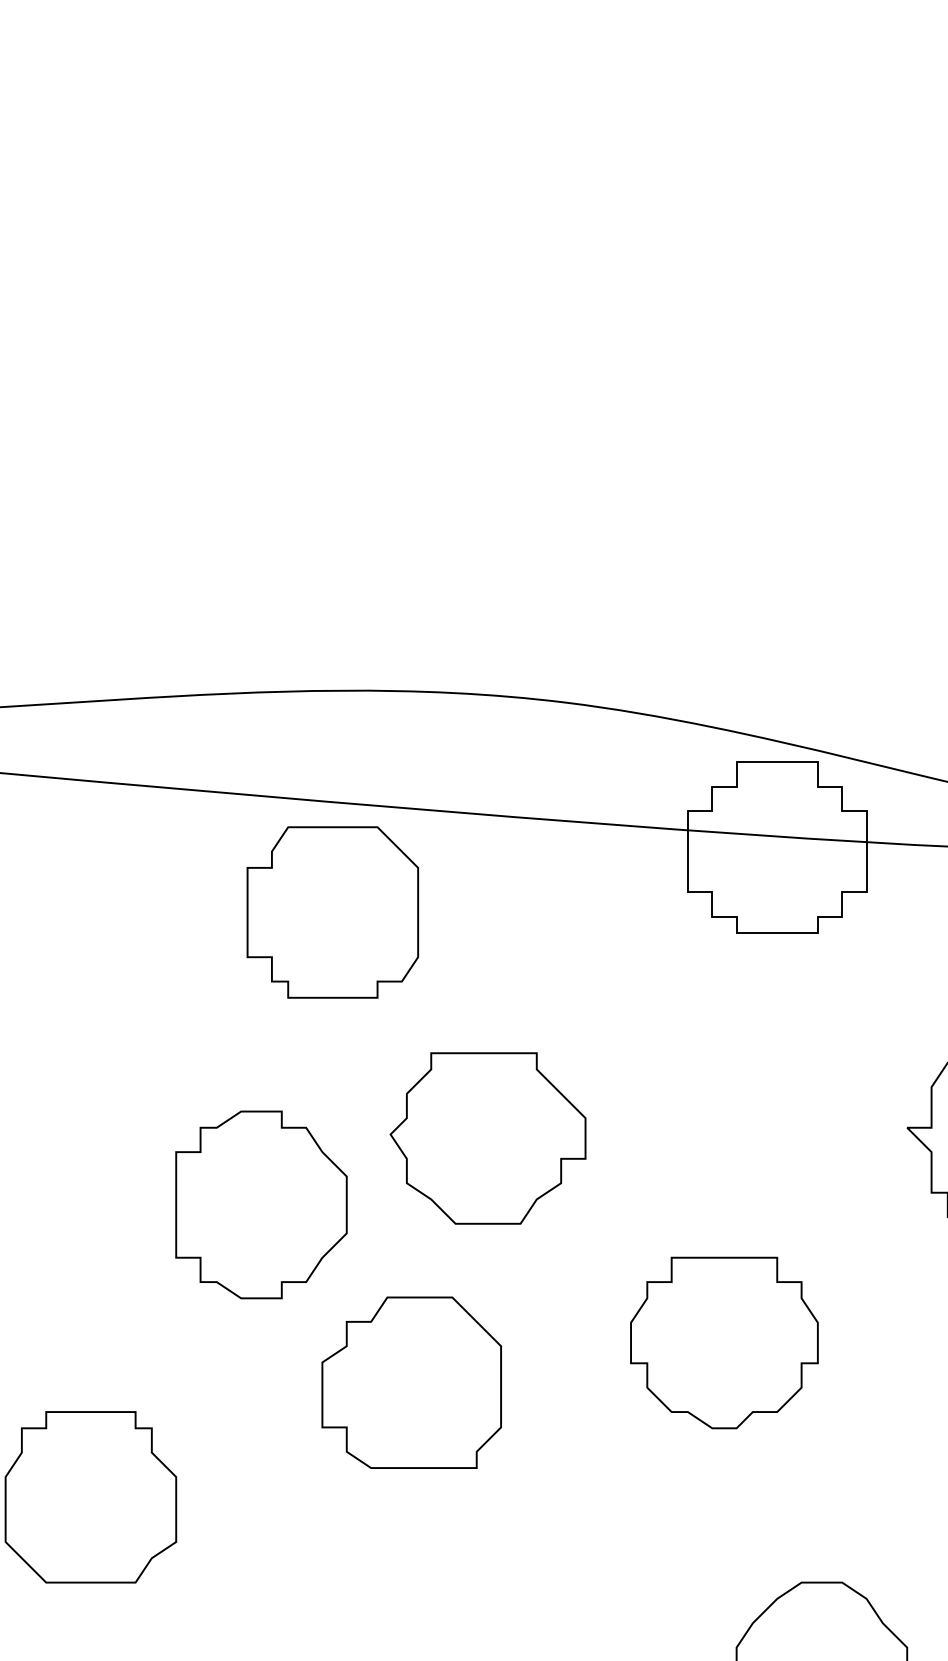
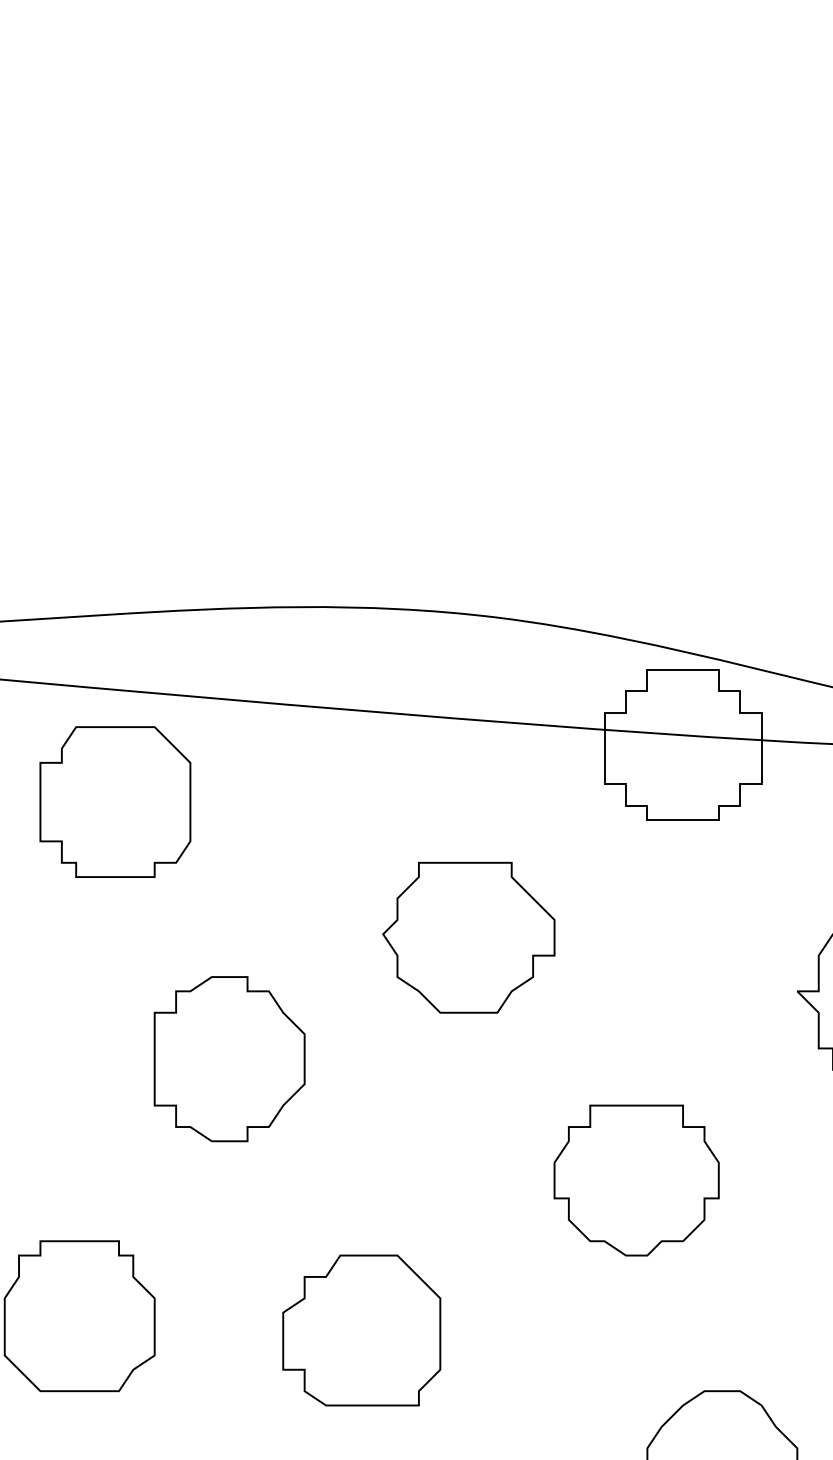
part: (332, 911) -> (115, 801), moved
part: (487, 1138) -> (468, 937), moved
part: (411, 1382) -> (361, 1330), moved

